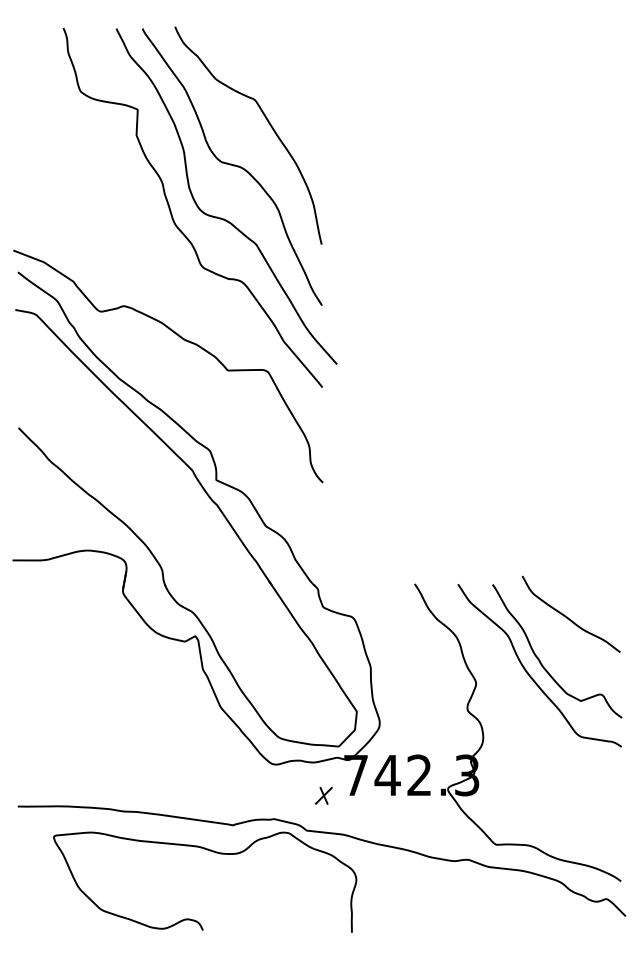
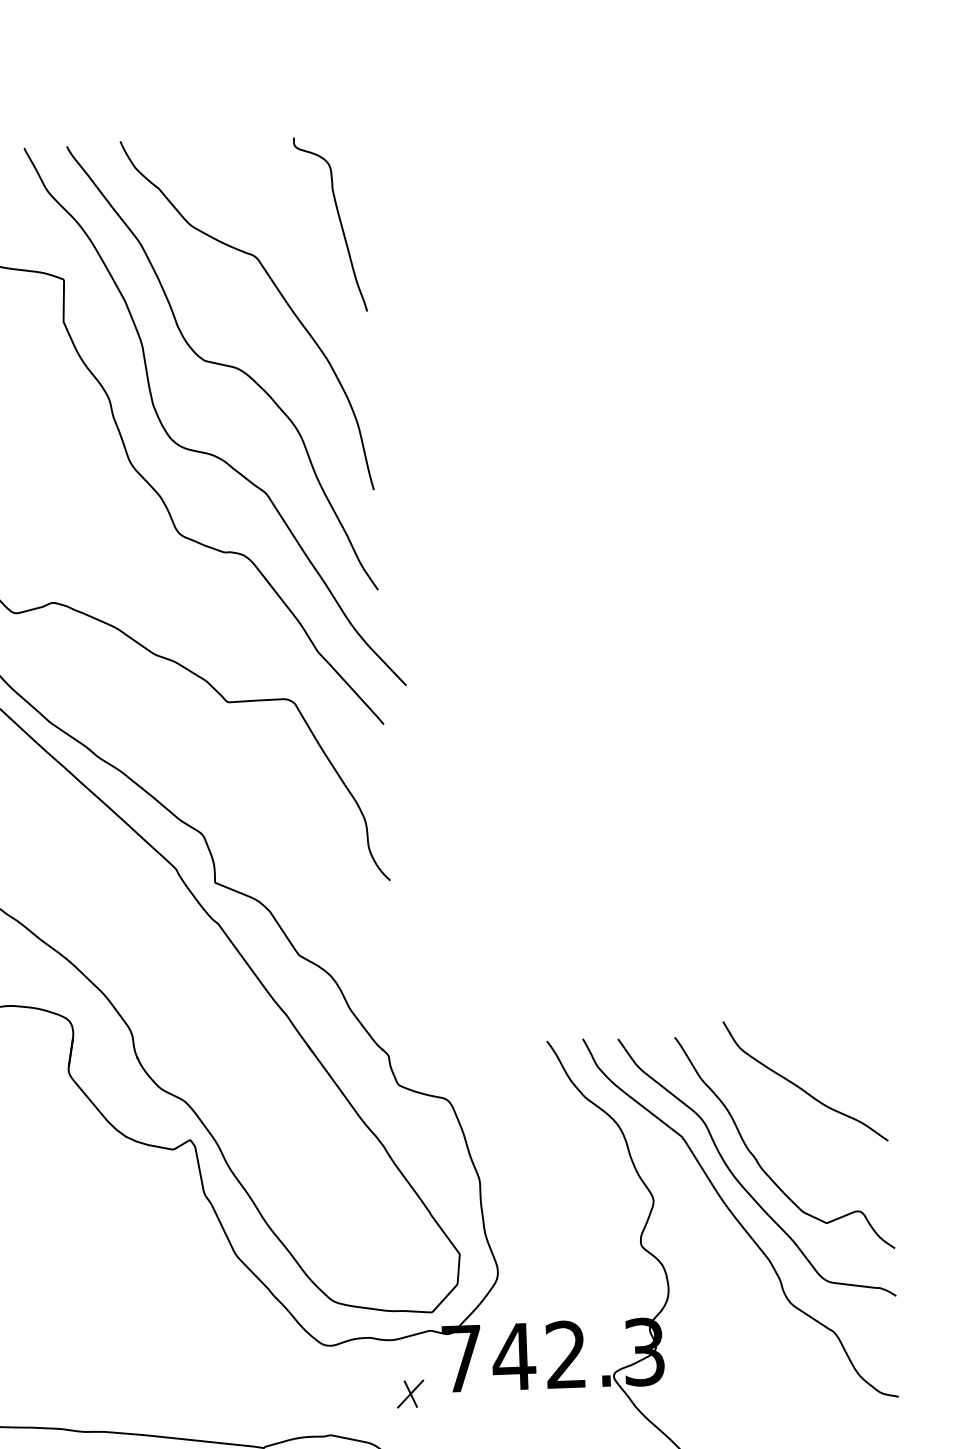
curve: (306, 81) -> (339, 223), added
curve: (527, 696) -> (738, 1218), added

